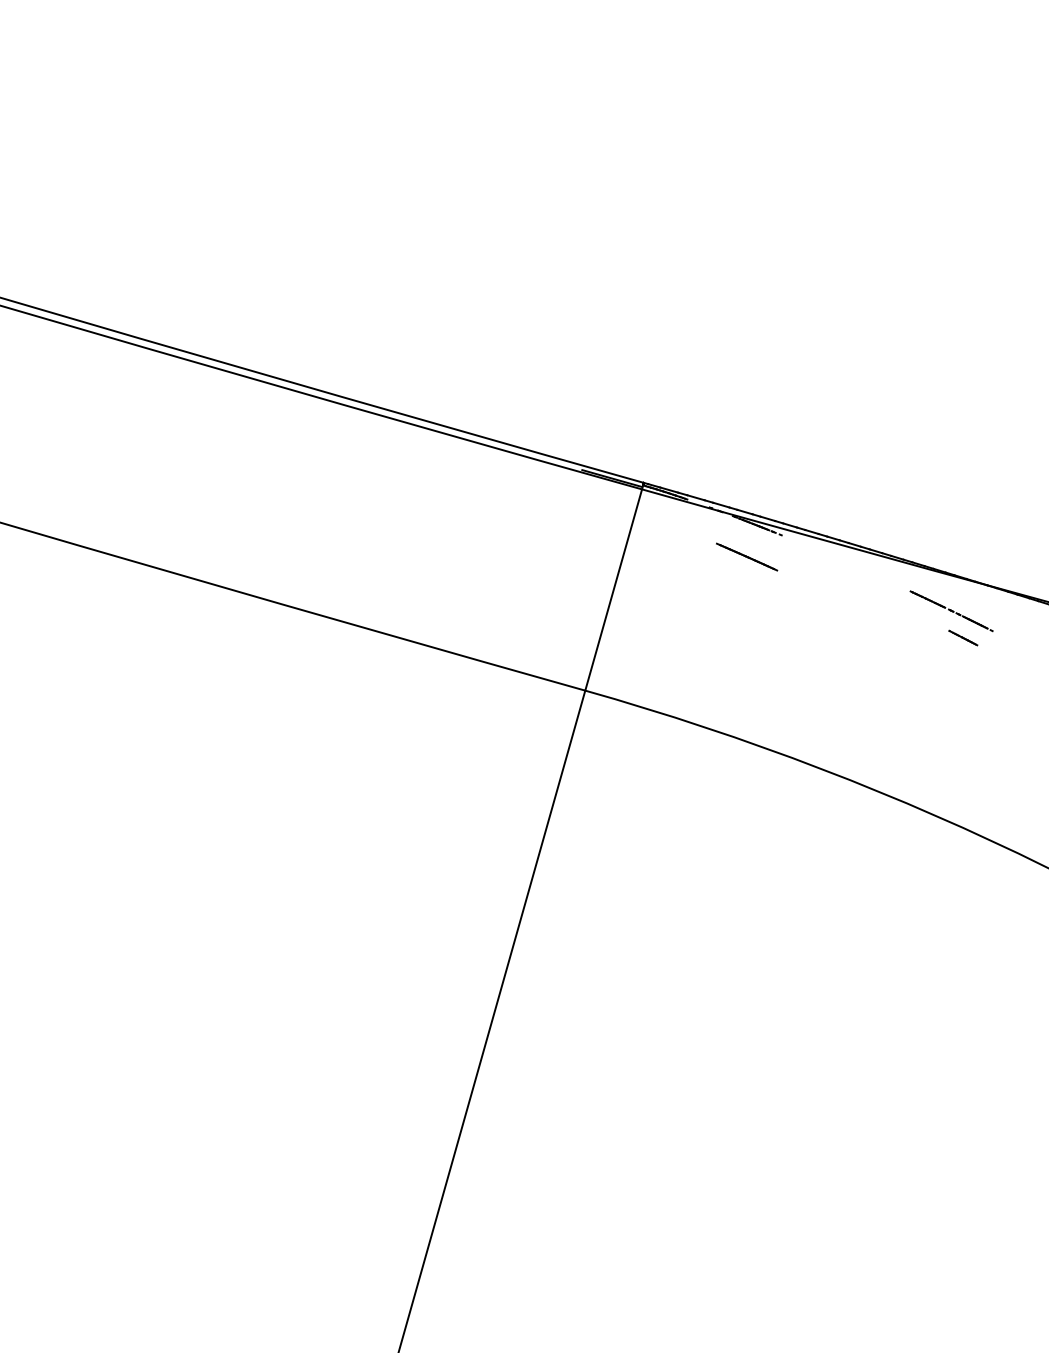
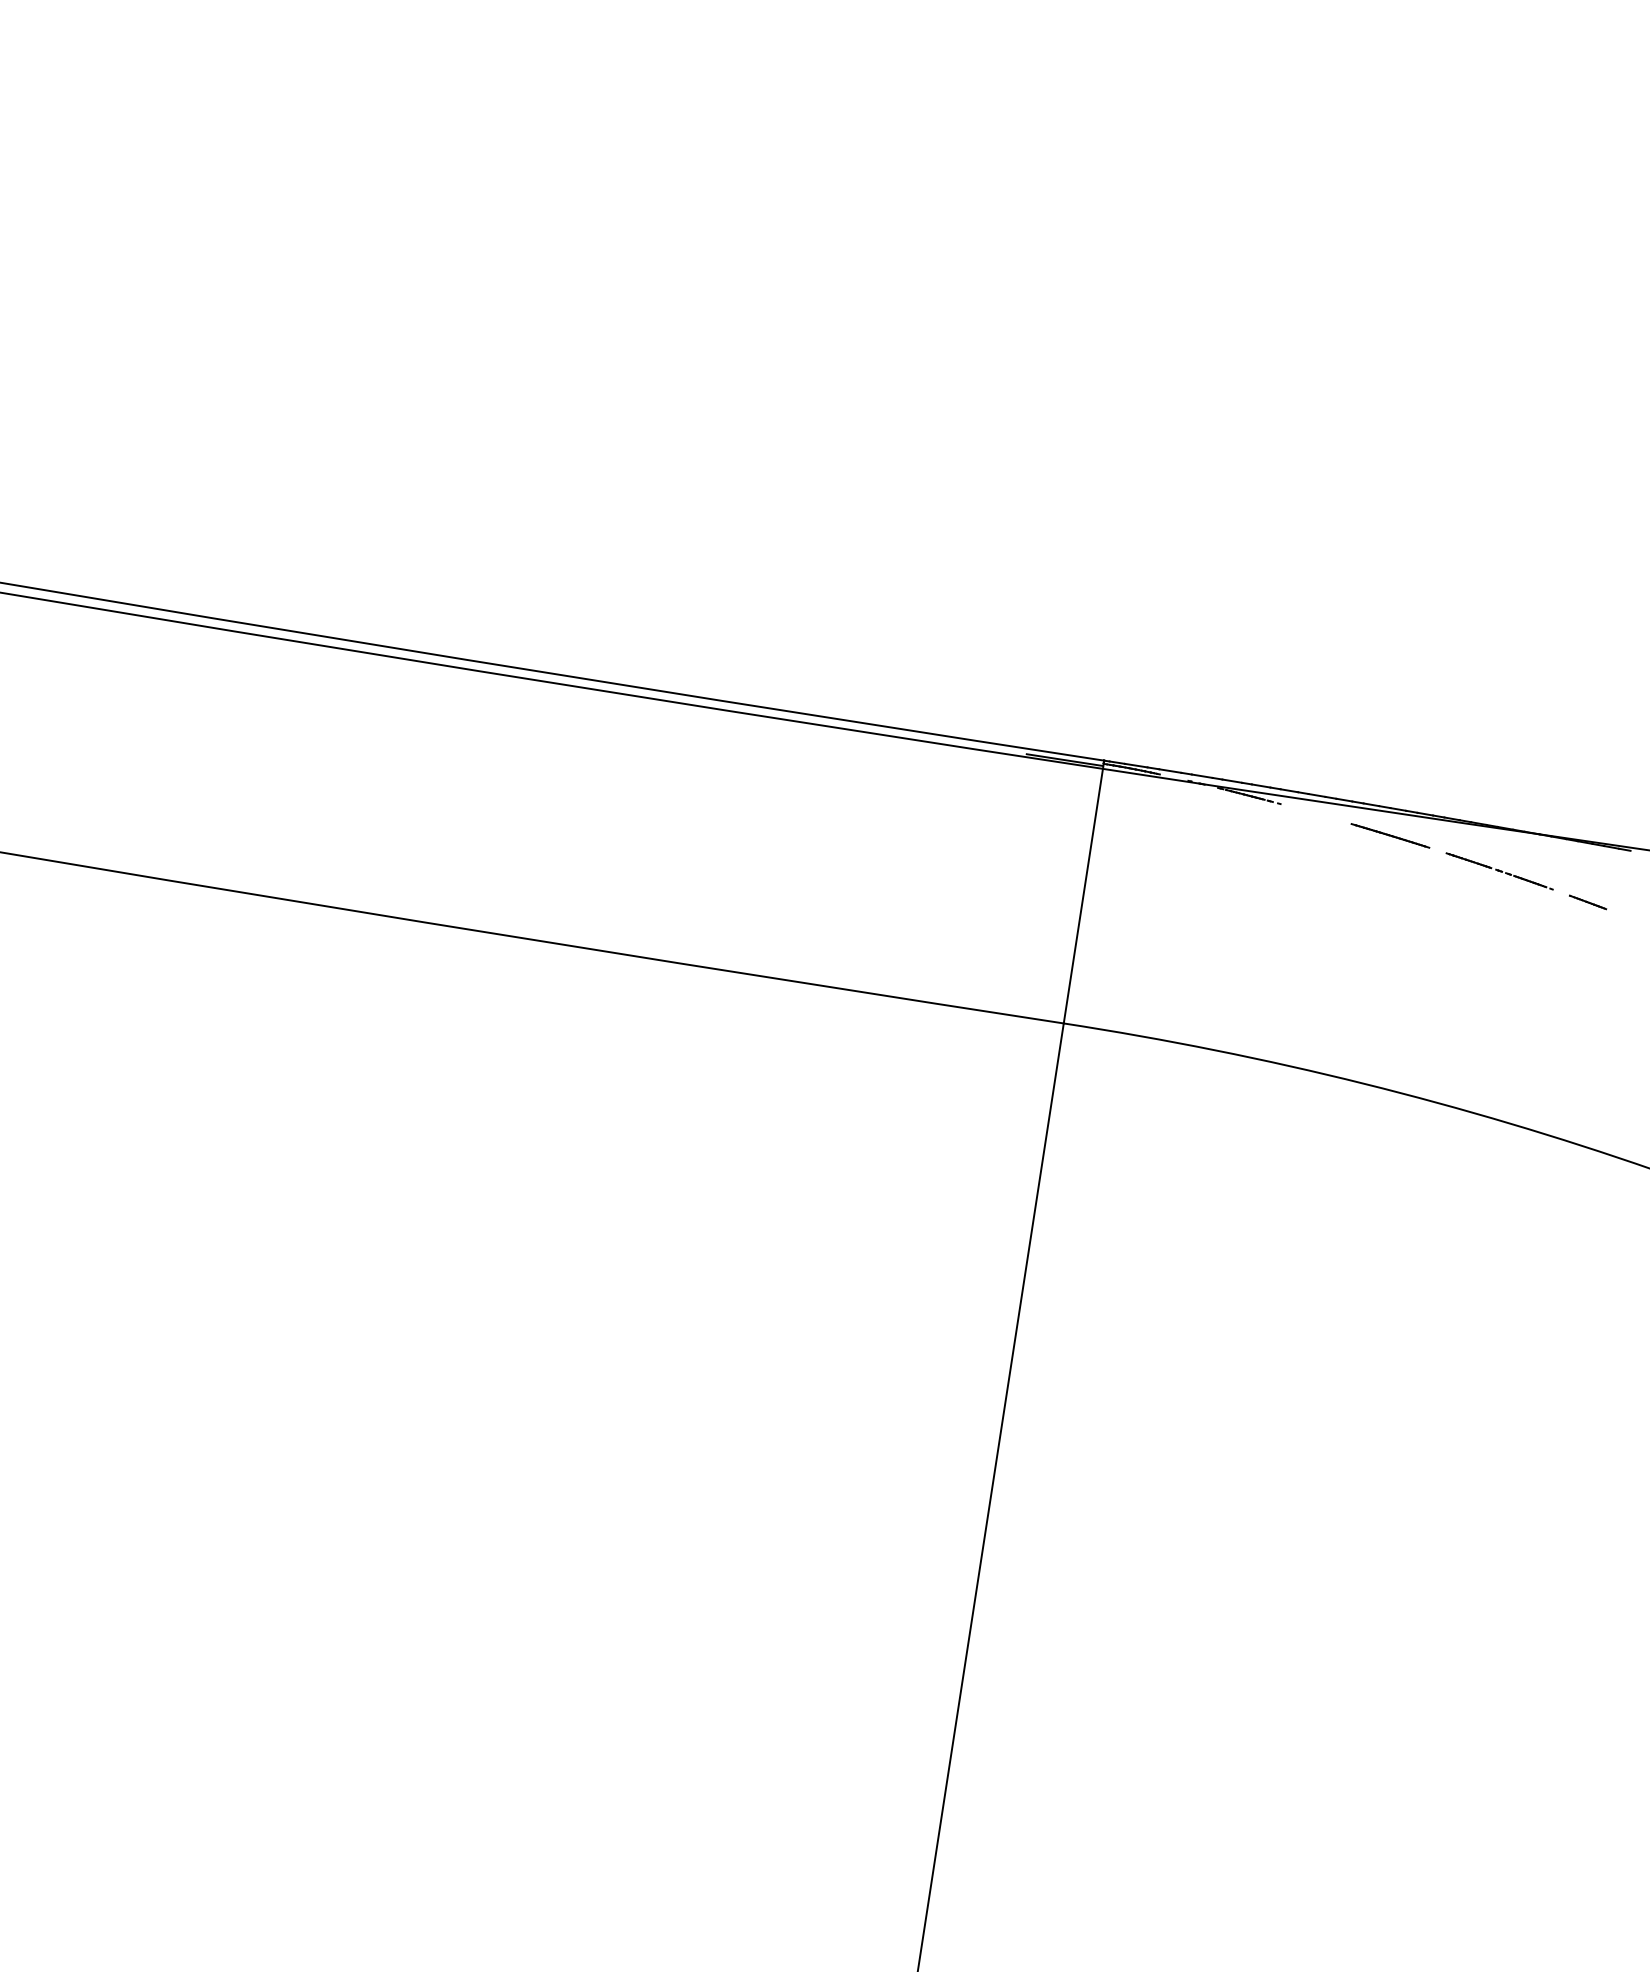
line: (747, 556) -> (1390, 835), moved
line: (963, 638) -> (1588, 902), moved

